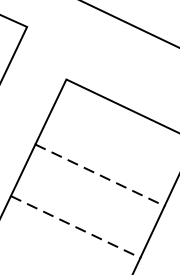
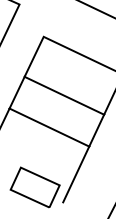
line: (100, 174) -> (64, 95), dashed -> solid
line: (75, 226) -> (49, 127), dashed -> solid

